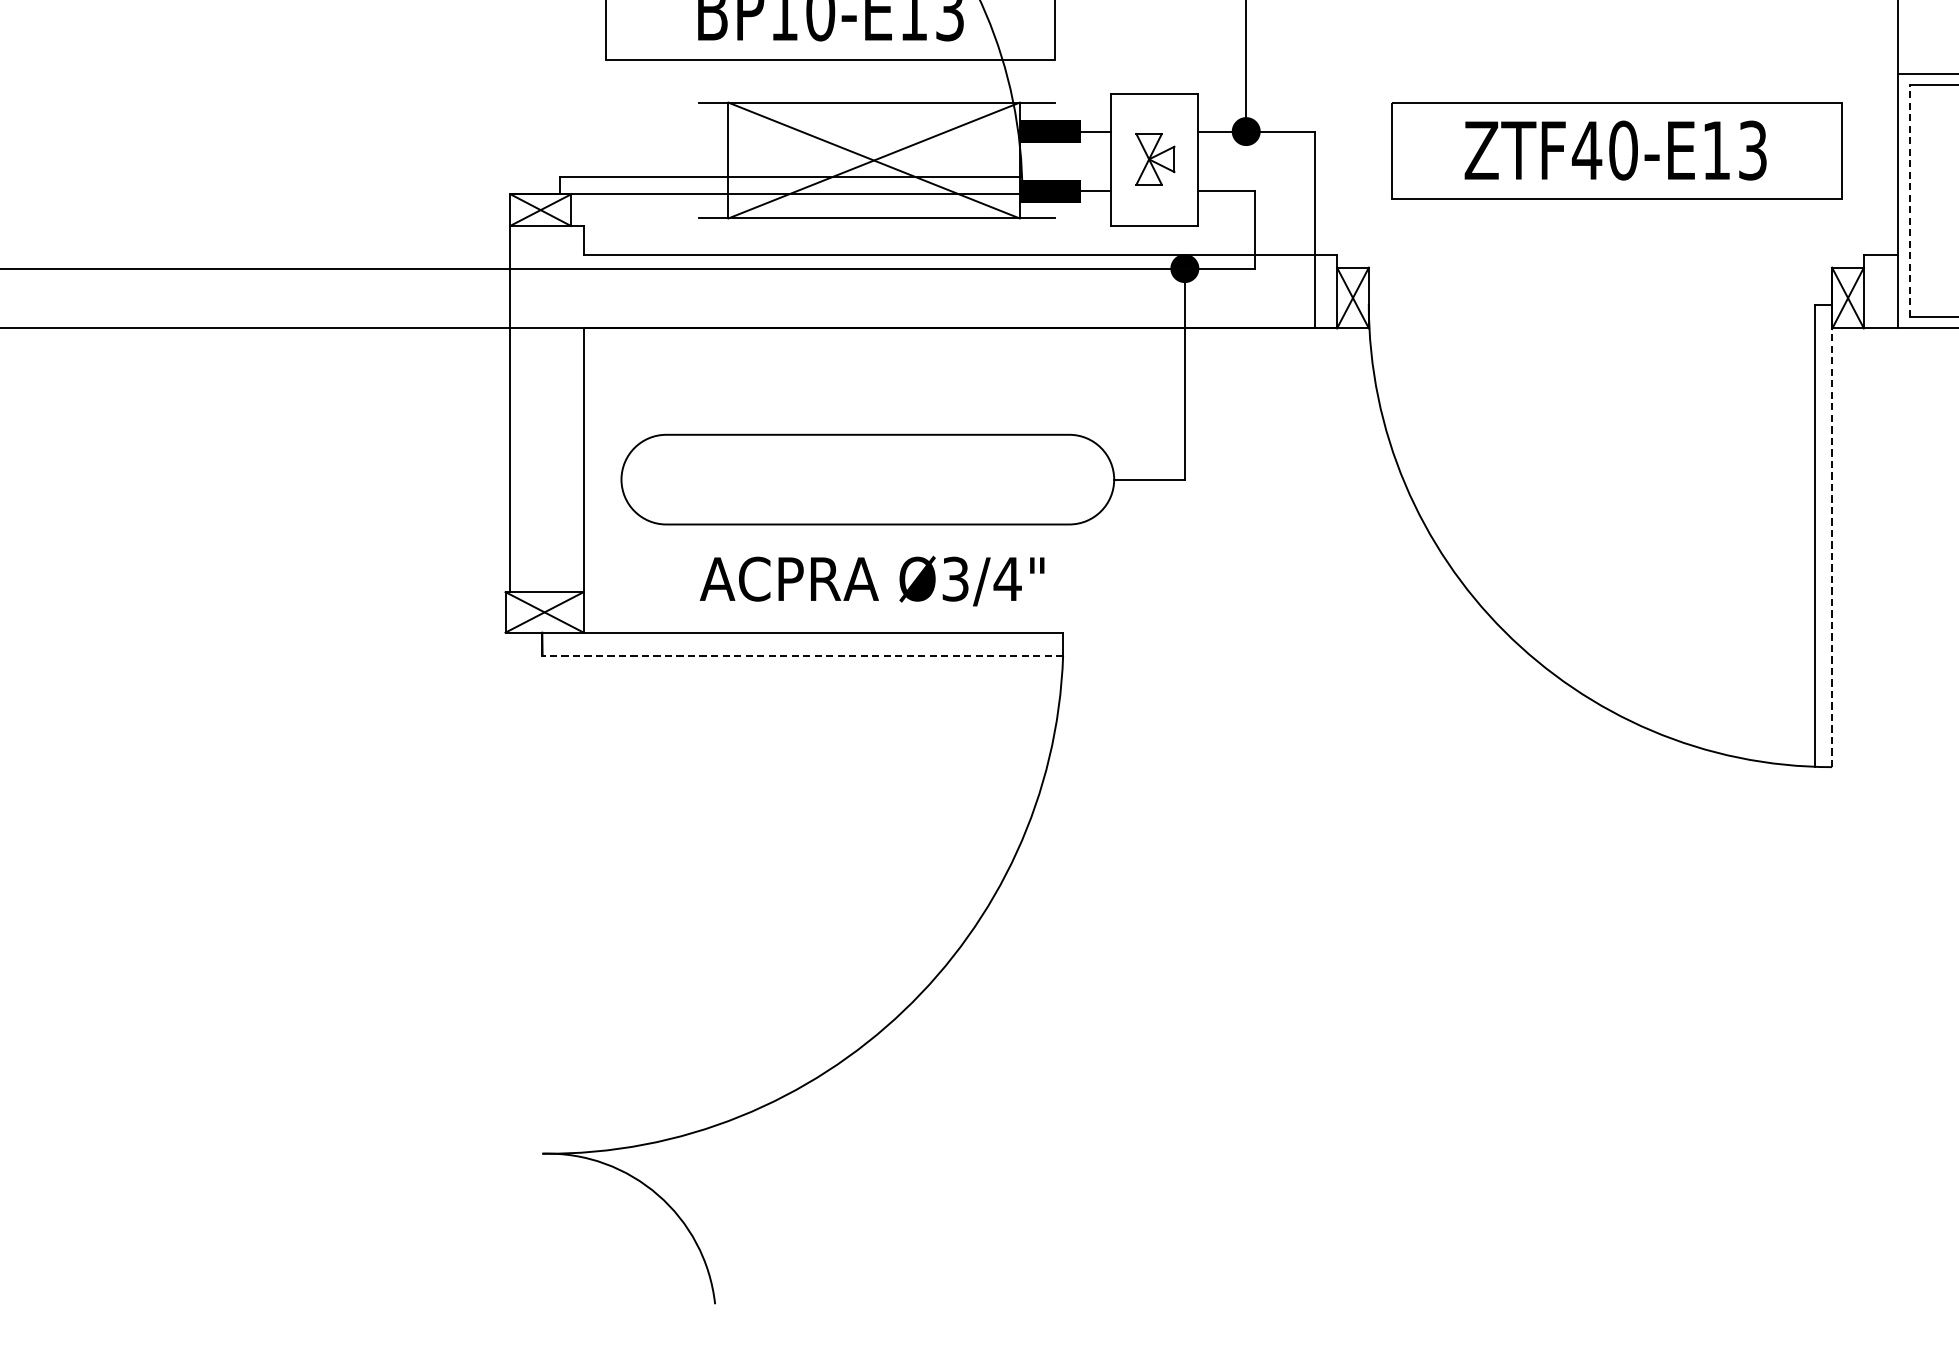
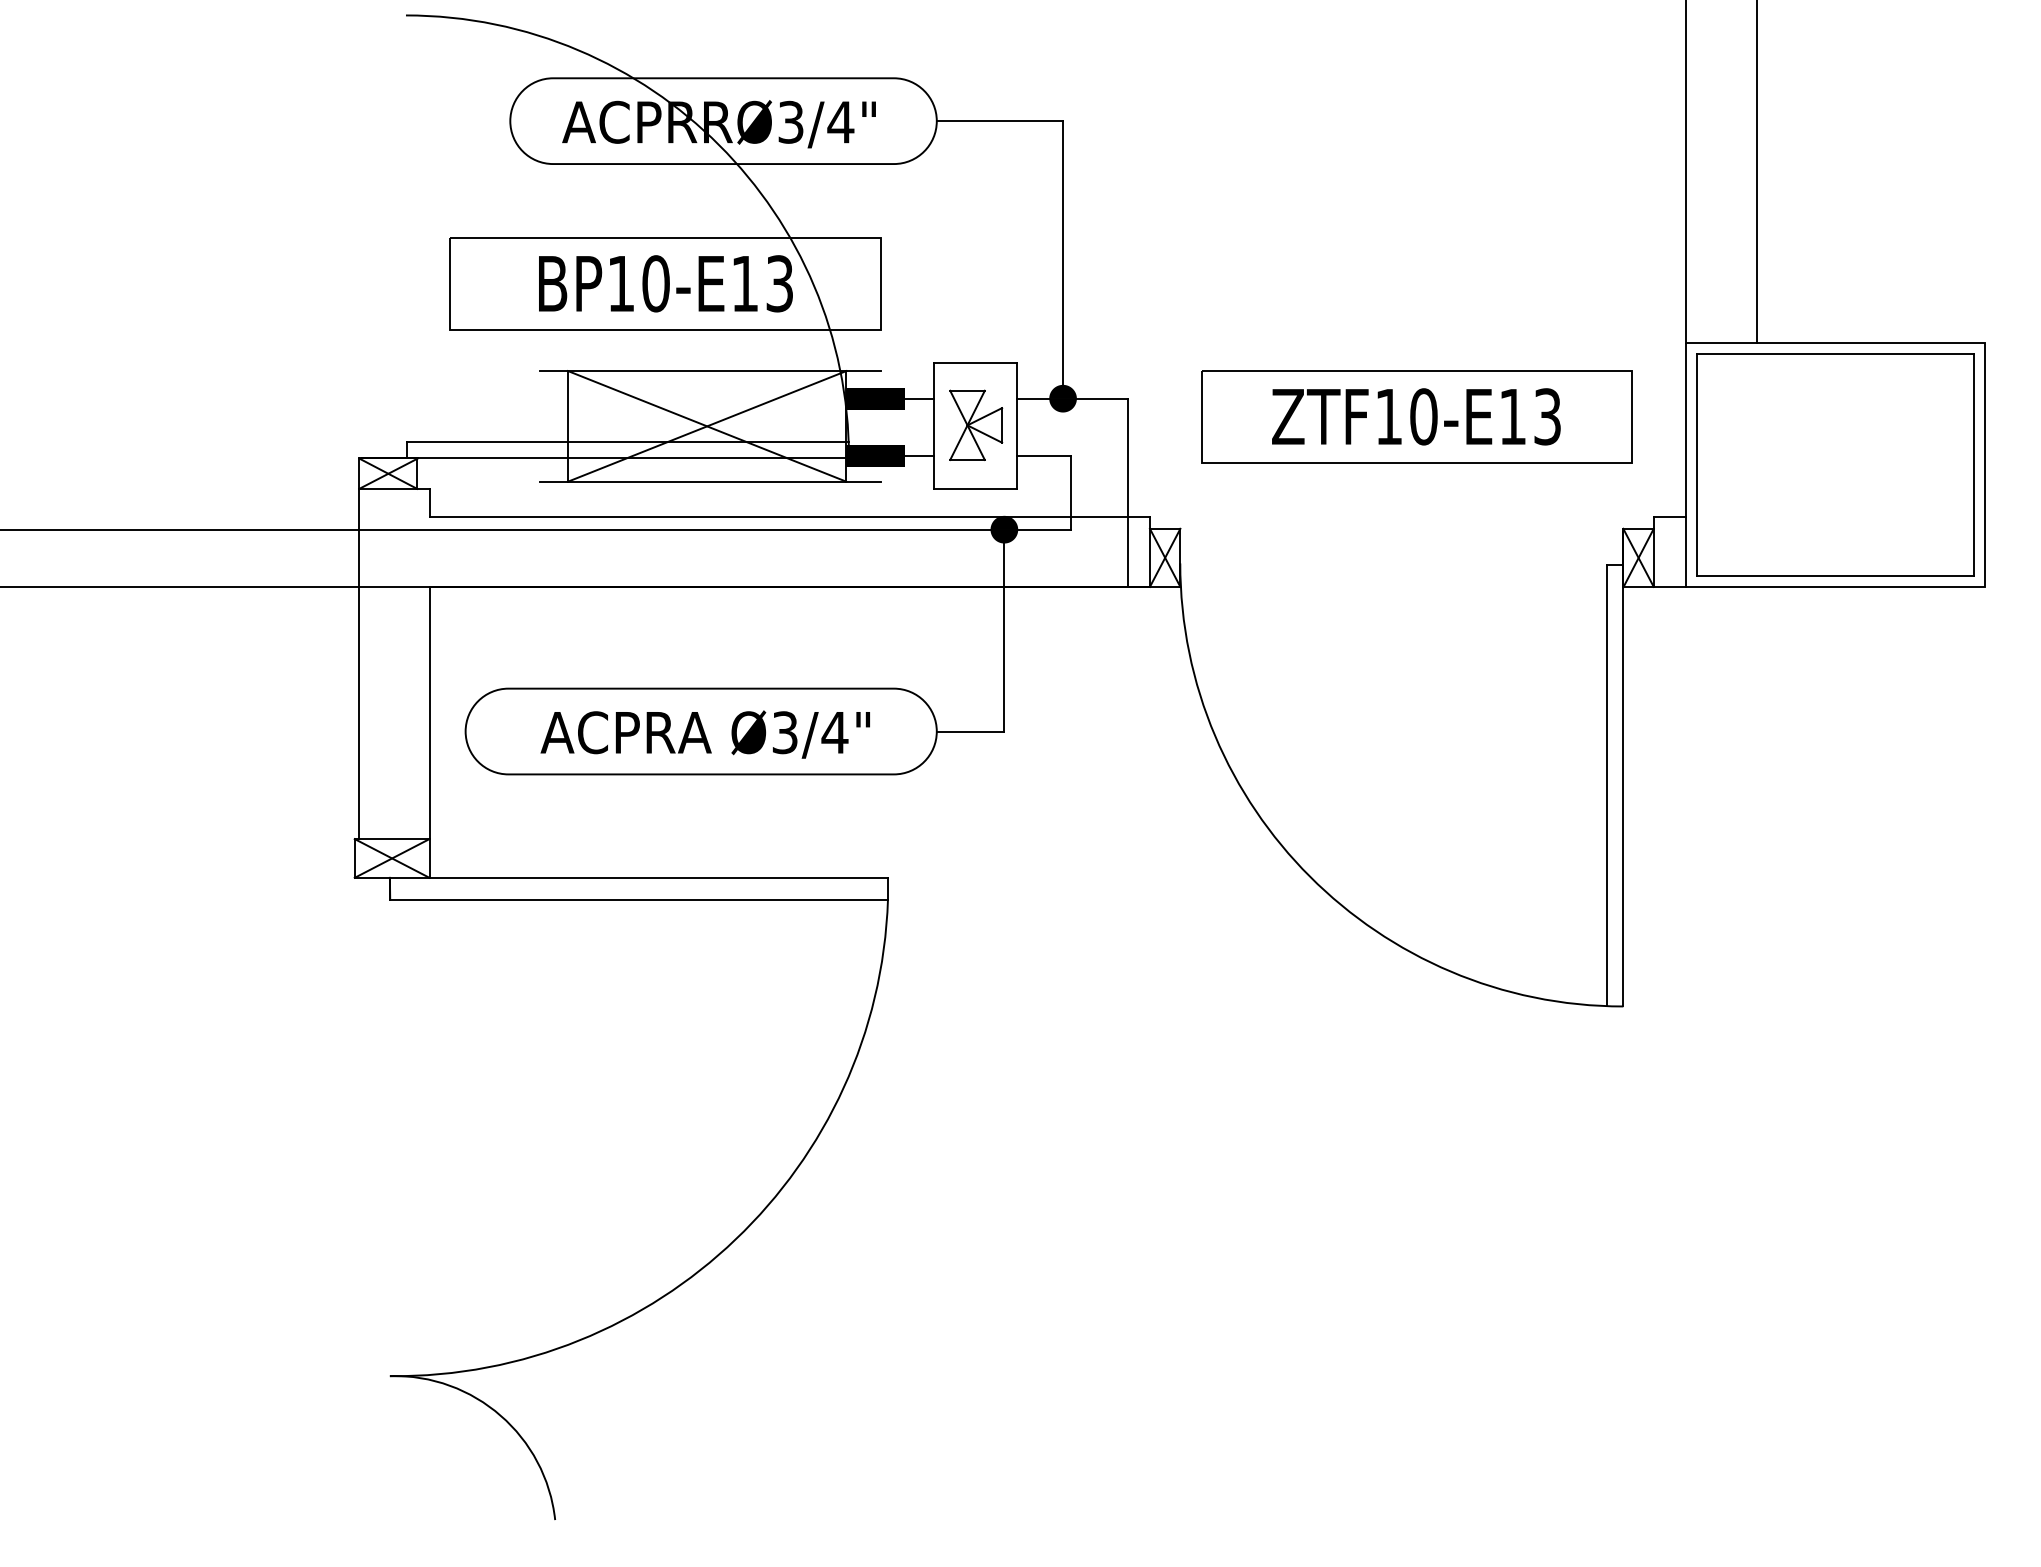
text: (1586, 150) -> (1388, 416), ZTF40-E13 -> ZTF10-E13
part: (1155, 158) -> (976, 424), size x1.43
line: (1909, 201) -> (1697, 465), dashed -> solid
line: (1832, 535) -> (1623, 784), dashed -> solid
text: (871, 581) -> (704, 734), moved
line: (802, 655) -> (638, 899), dashed -> solid

